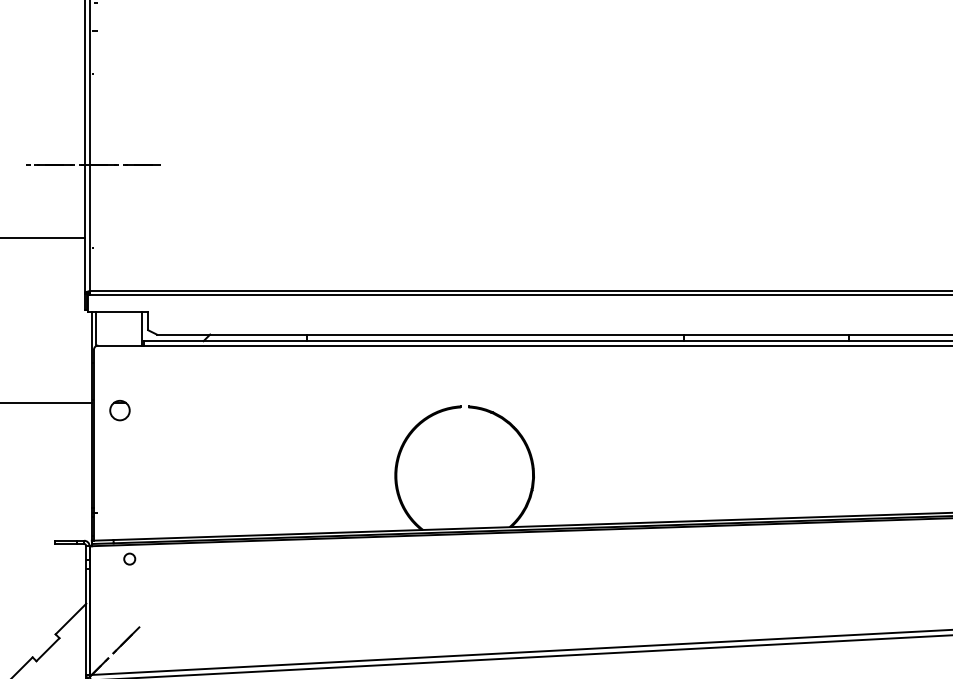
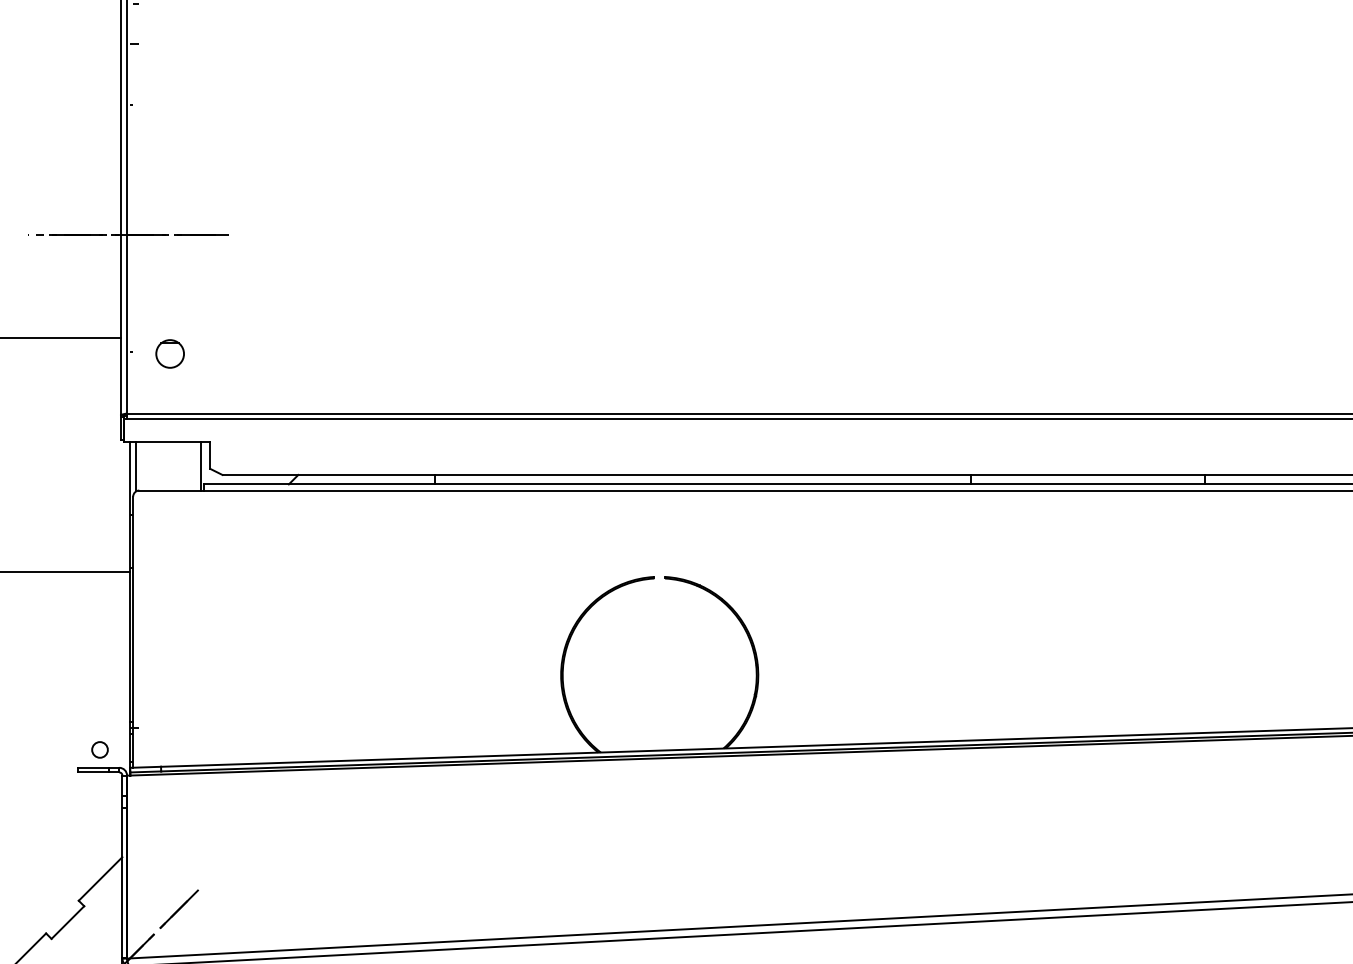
part: (119, 410) -> (169, 353), moved
circle: (129, 558) -> (99, 749), moved

